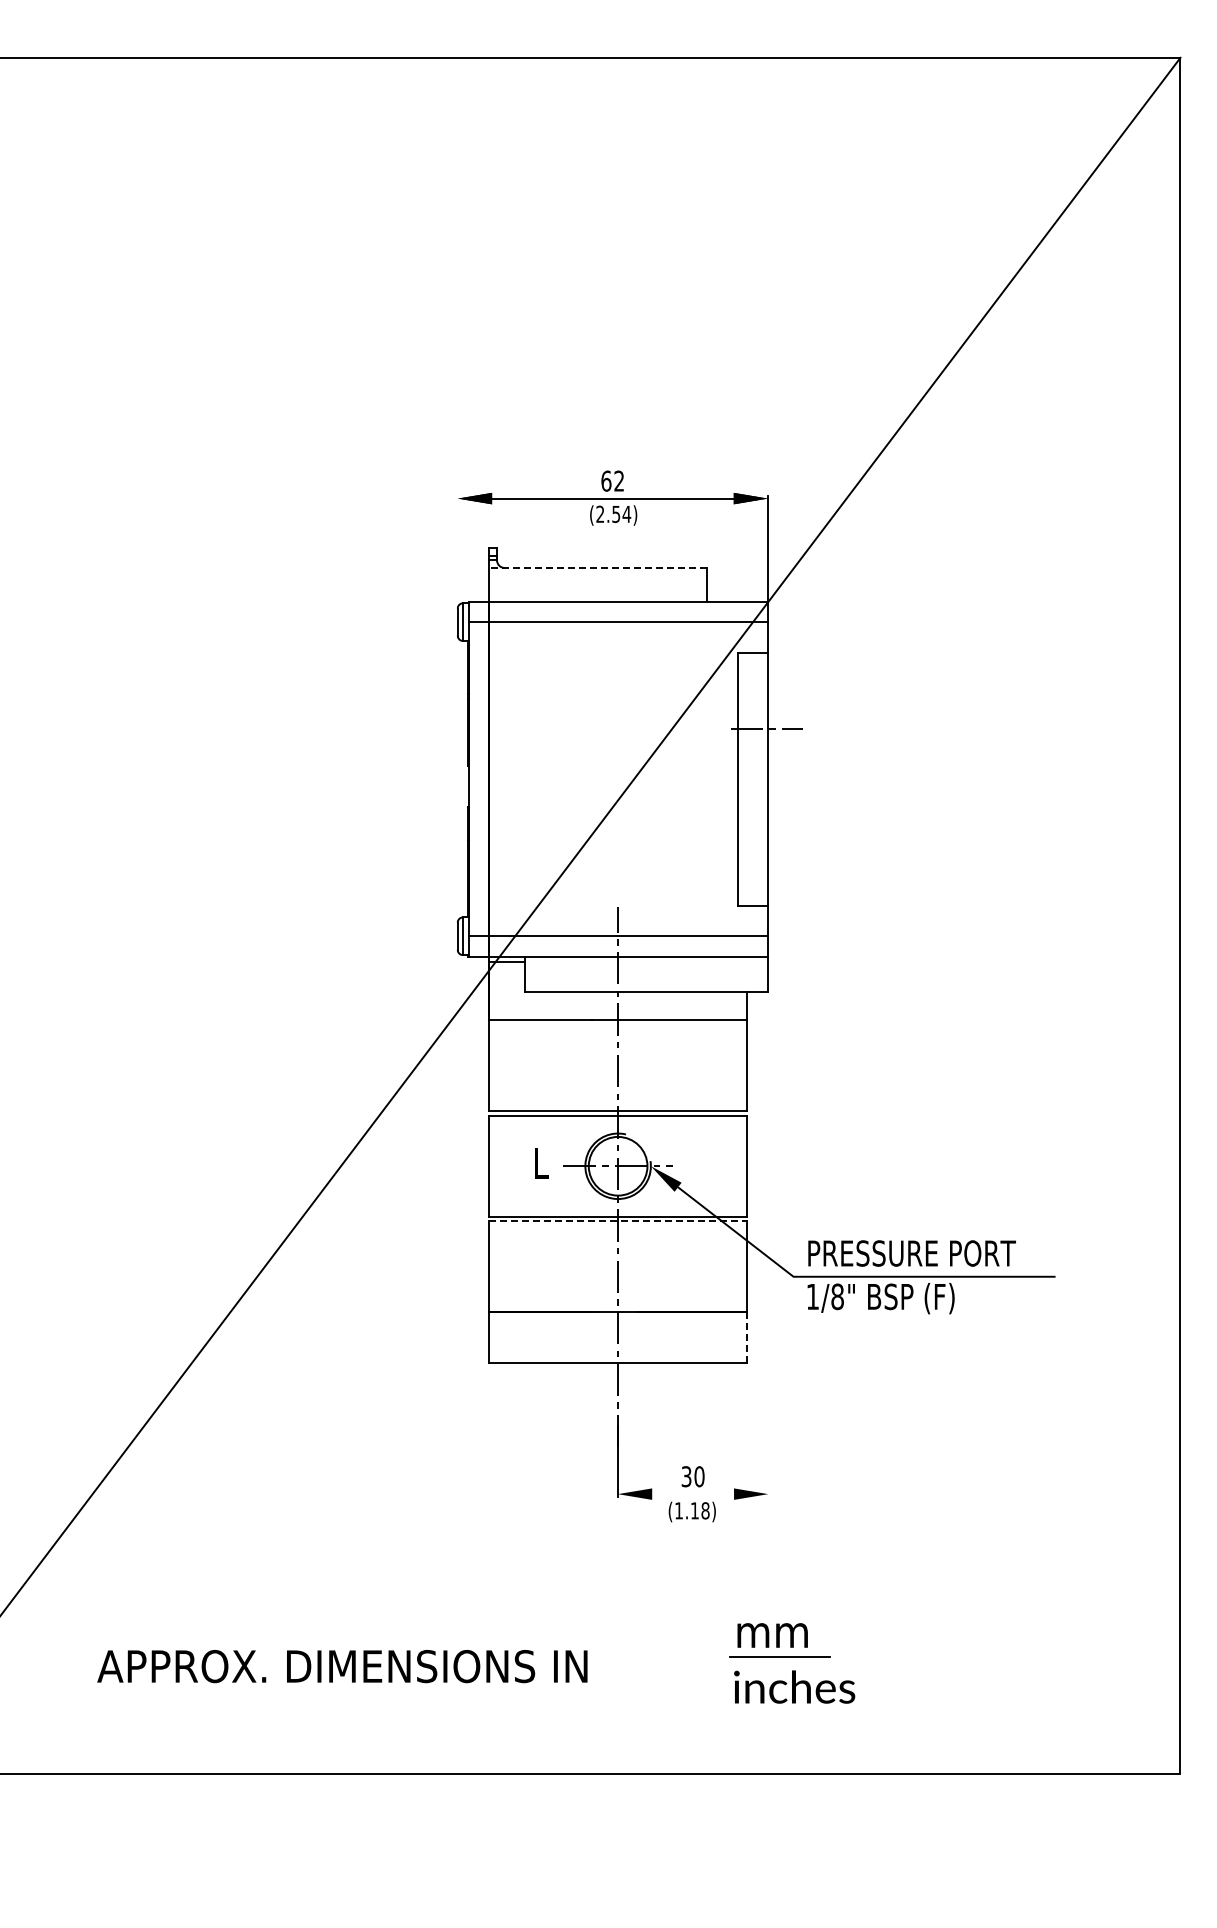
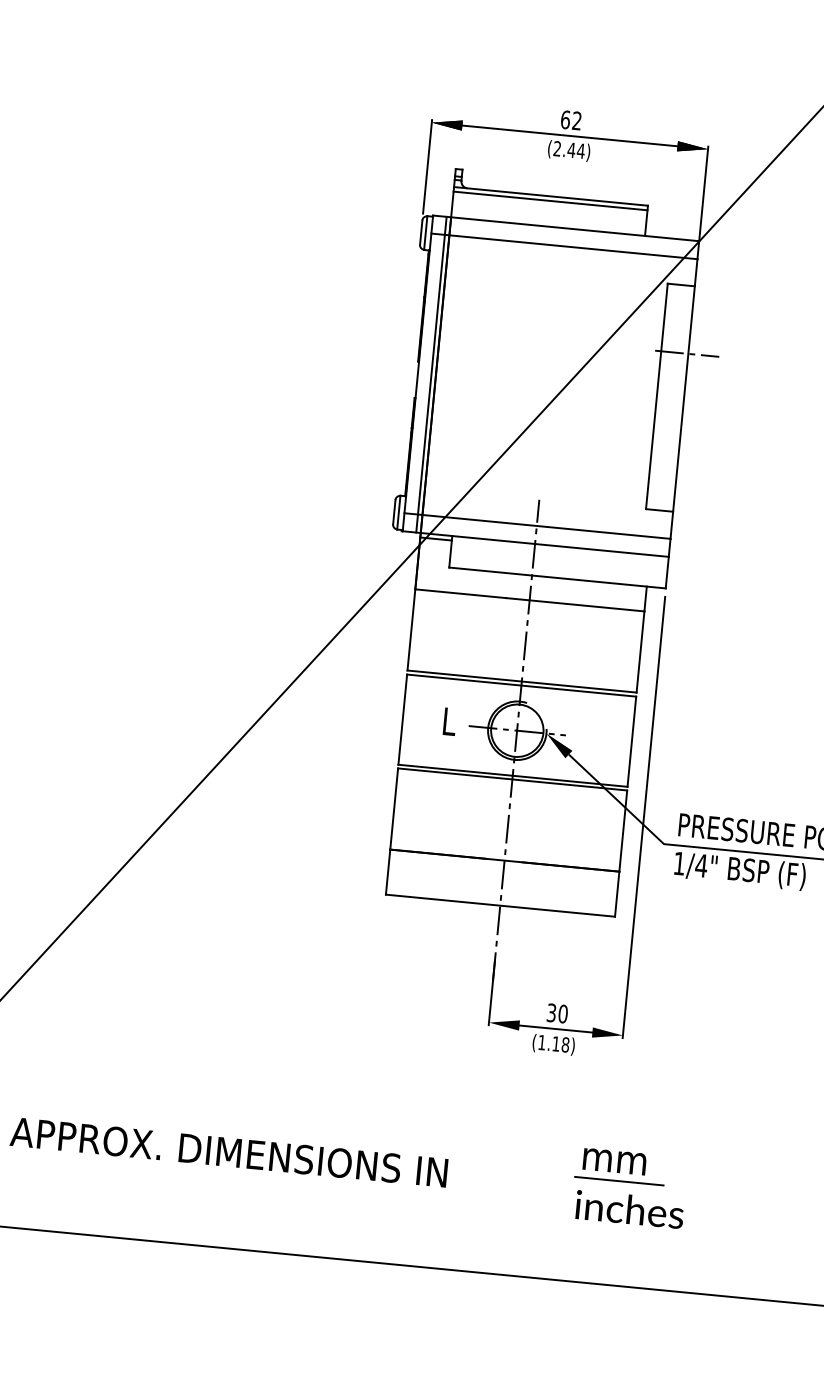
text: (615, 514) -> (570, 150), (2.54) -> (2.44)
line: (457, 547) -> (427, 166), added
line: (598, 567) -> (551, 196), dashed -> solid
line: (598, 573) -> (550, 201), added
line: (484, 778) -> (431, 374), added
line: (618, 1221) -> (512, 779), dashed -> solid
line: (768, 1249) -> (644, 817), added
text: (837, 1296) -> (701, 865), 1/8" -> 1/4"
line: (746, 1338) -> (616, 895), dashed -> solid
line: (693, 1494) -> (556, 1029), added

